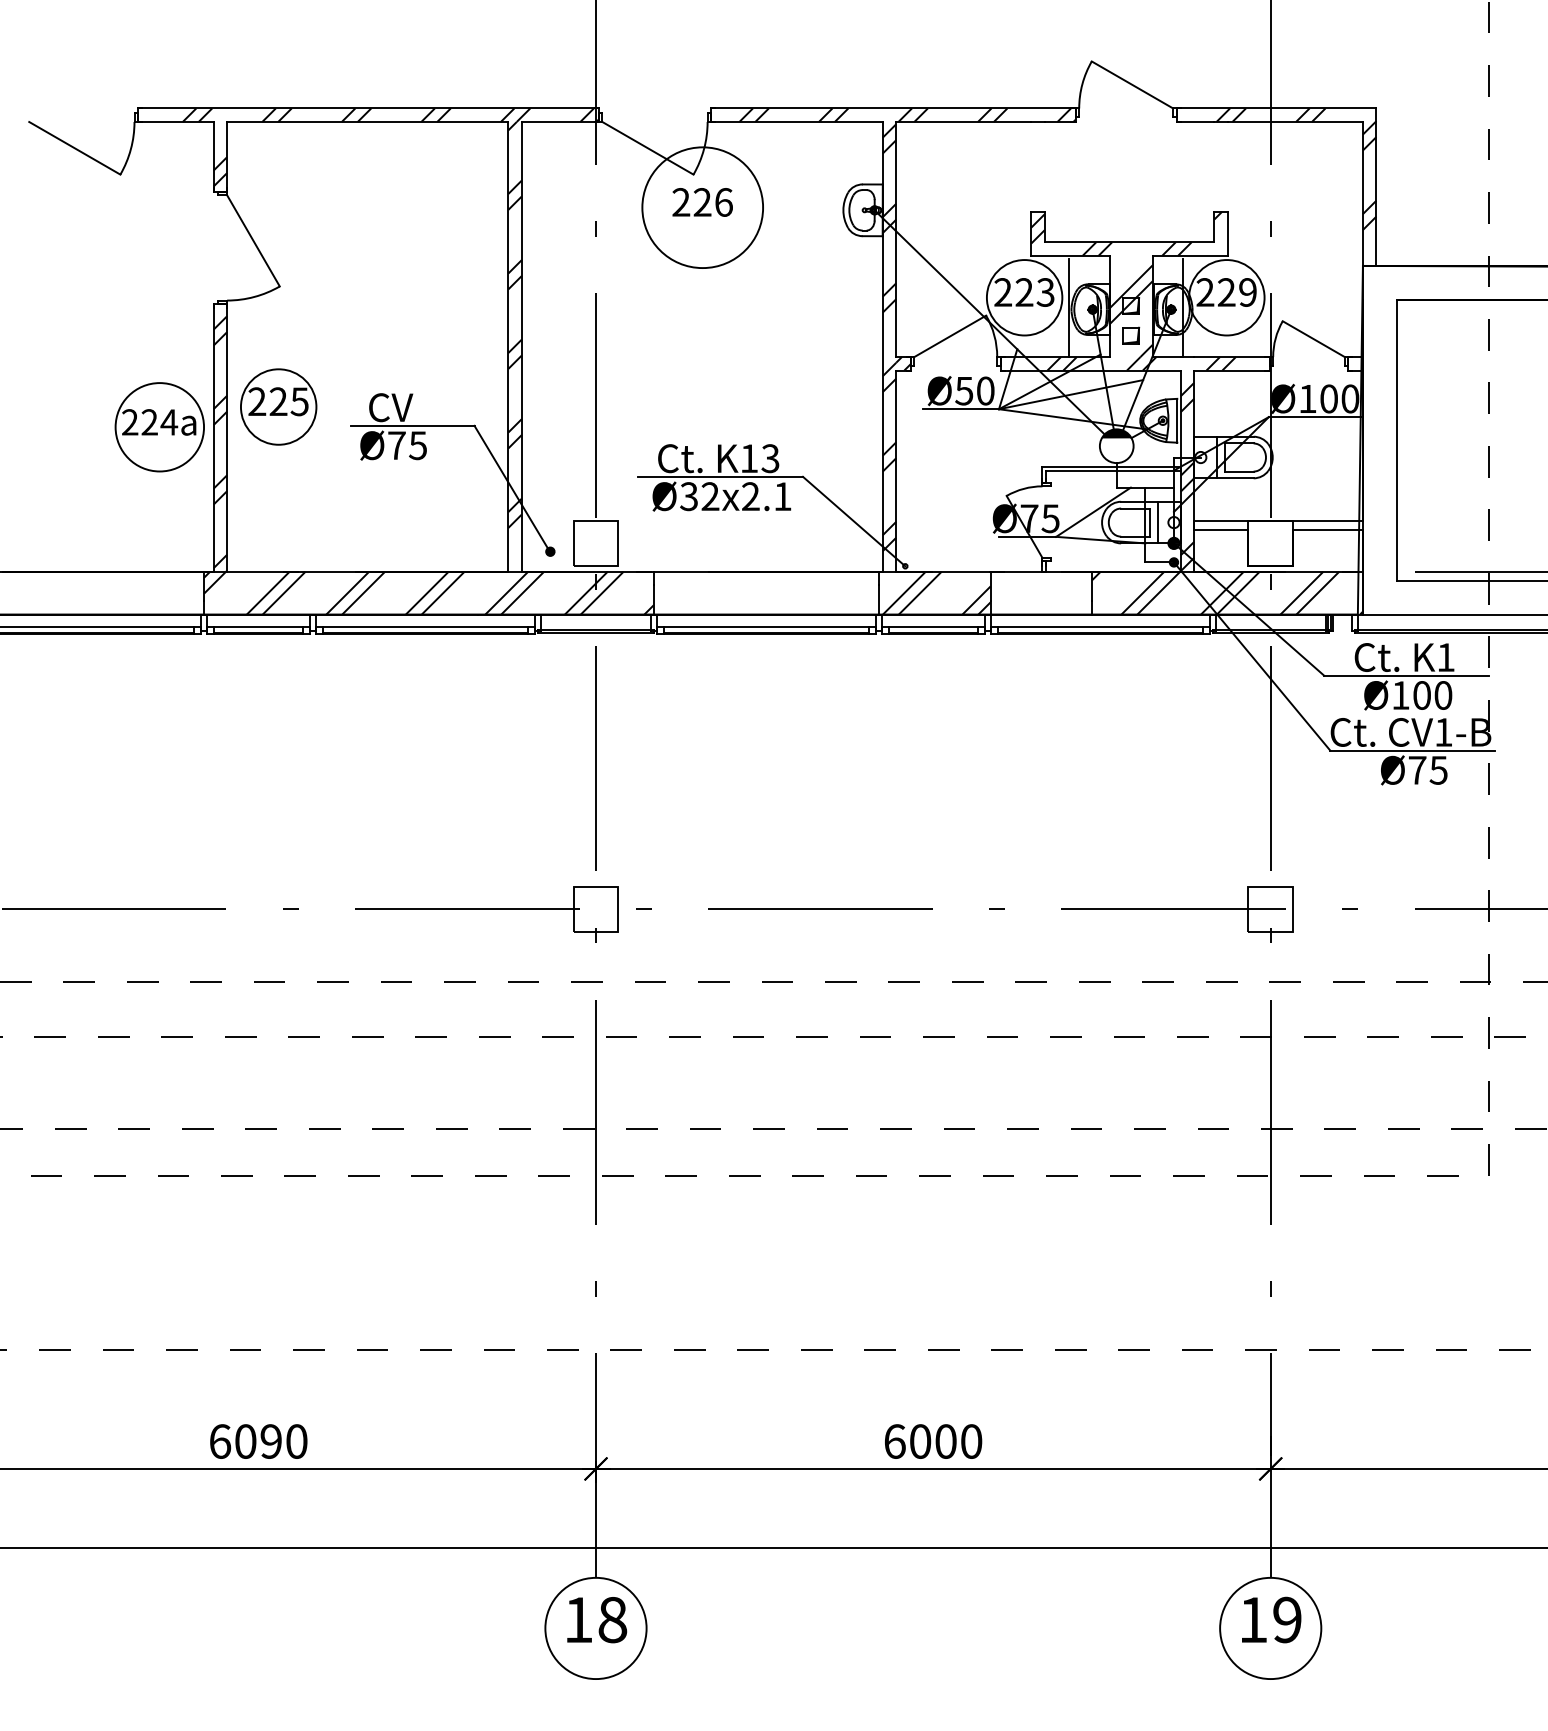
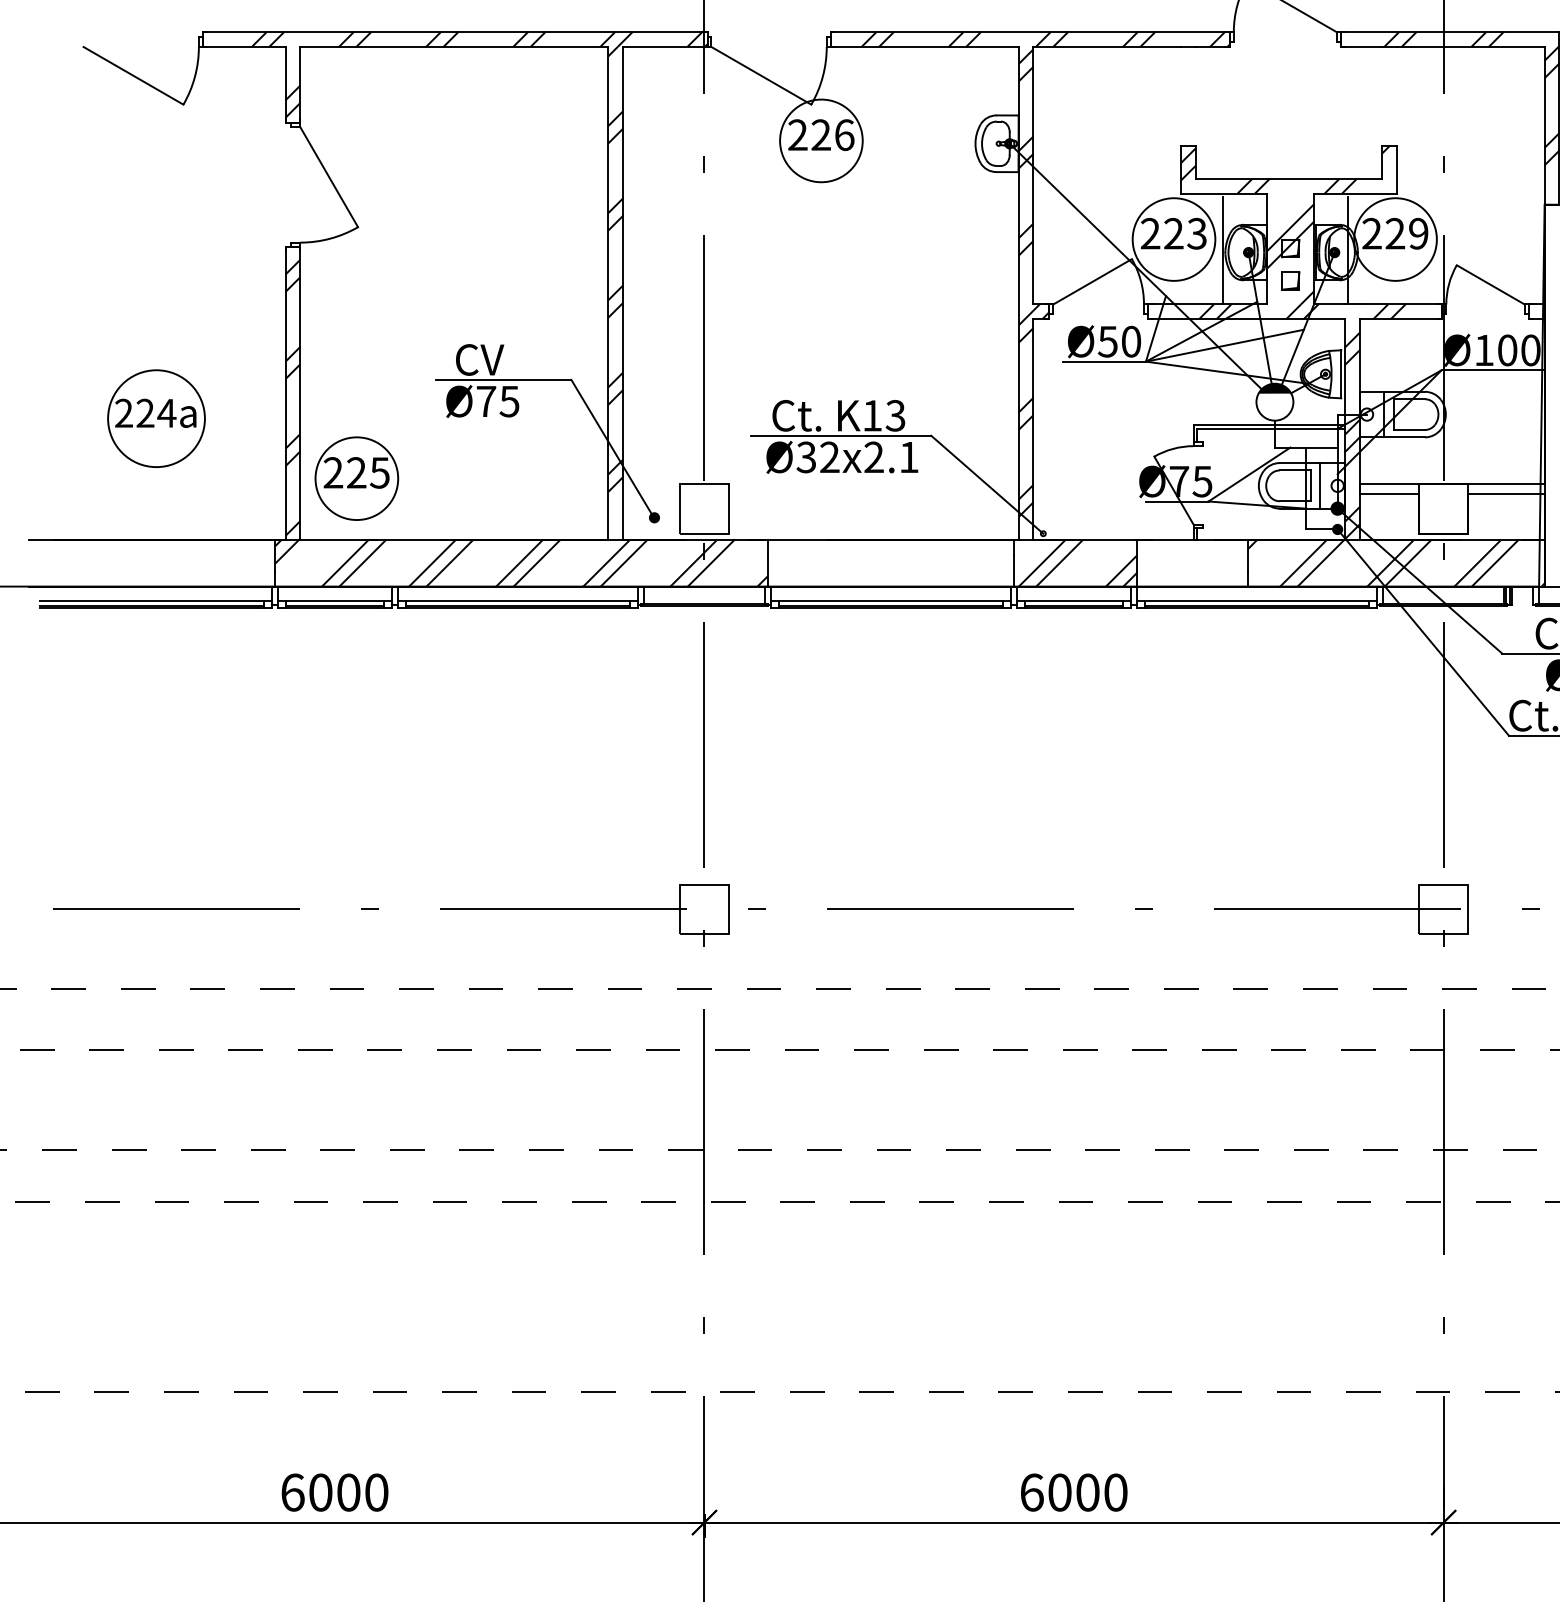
circle: (702, 207) -> (821, 140), size x0.62
part: (278, 406) -> (356, 478), moved
part: (159, 427) -> (156, 418), moved
text: (270, 1441) -> (347, 1492), 6090 -> 6000

